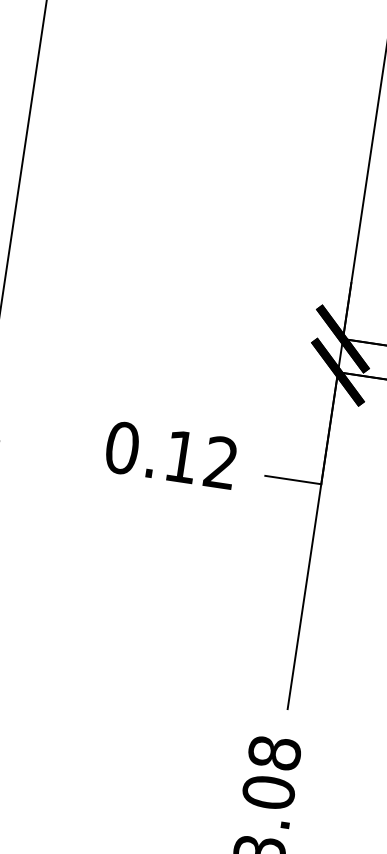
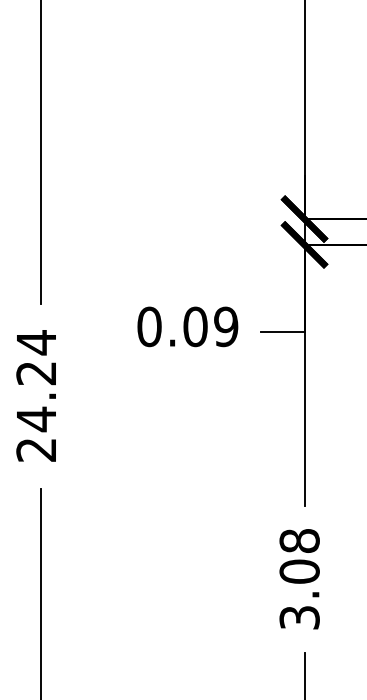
text: (201, 459) -> (210, 326), 0.12 -> 0.09

